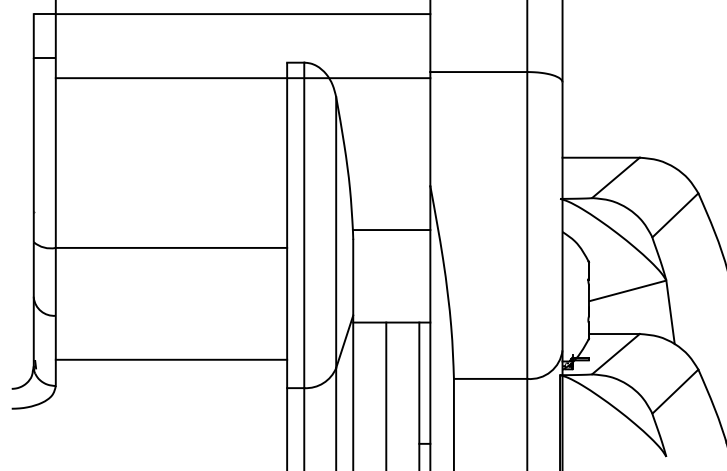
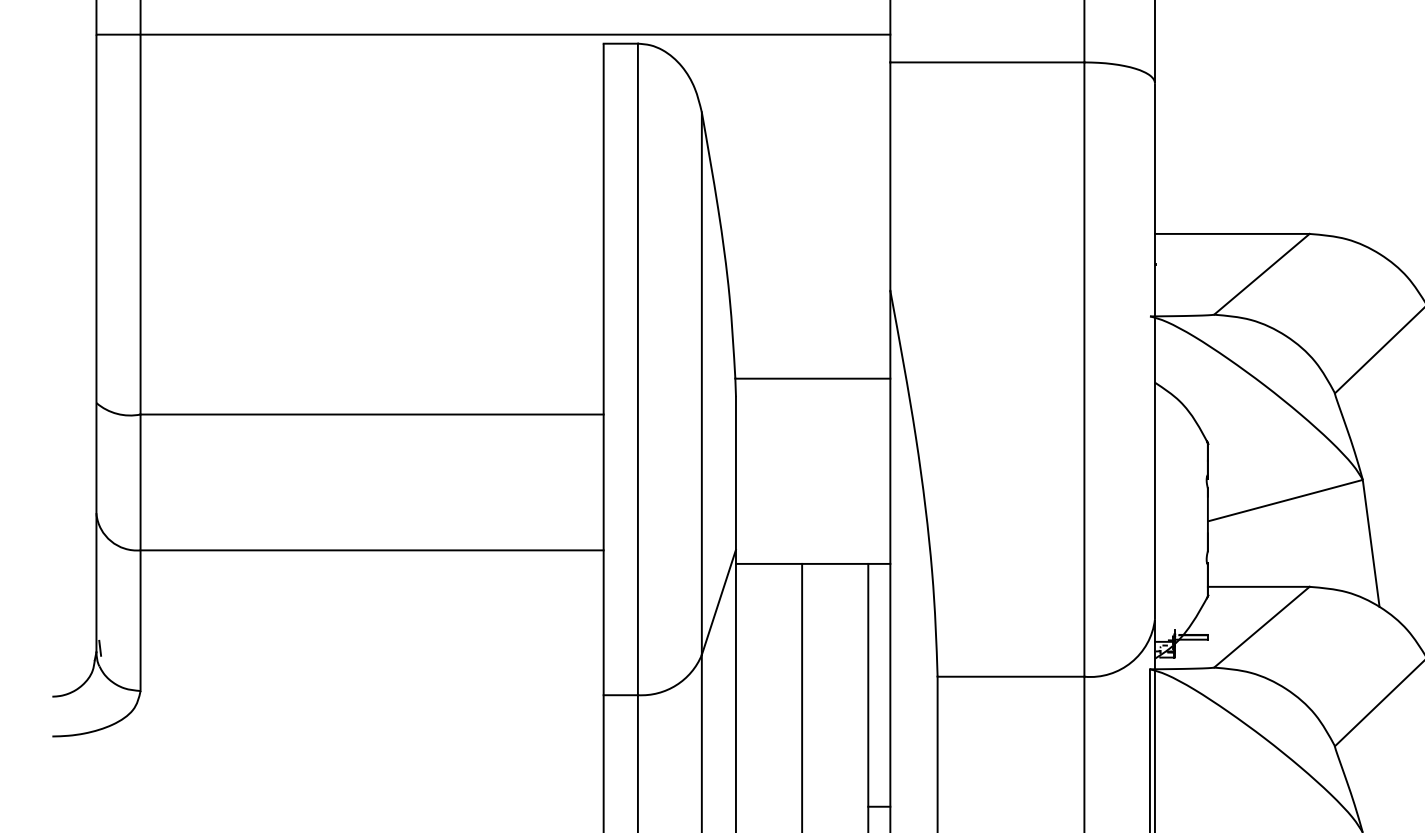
line: (242, 78) -> (514, 35), moved
line: (171, 359) -> (372, 549), moved

